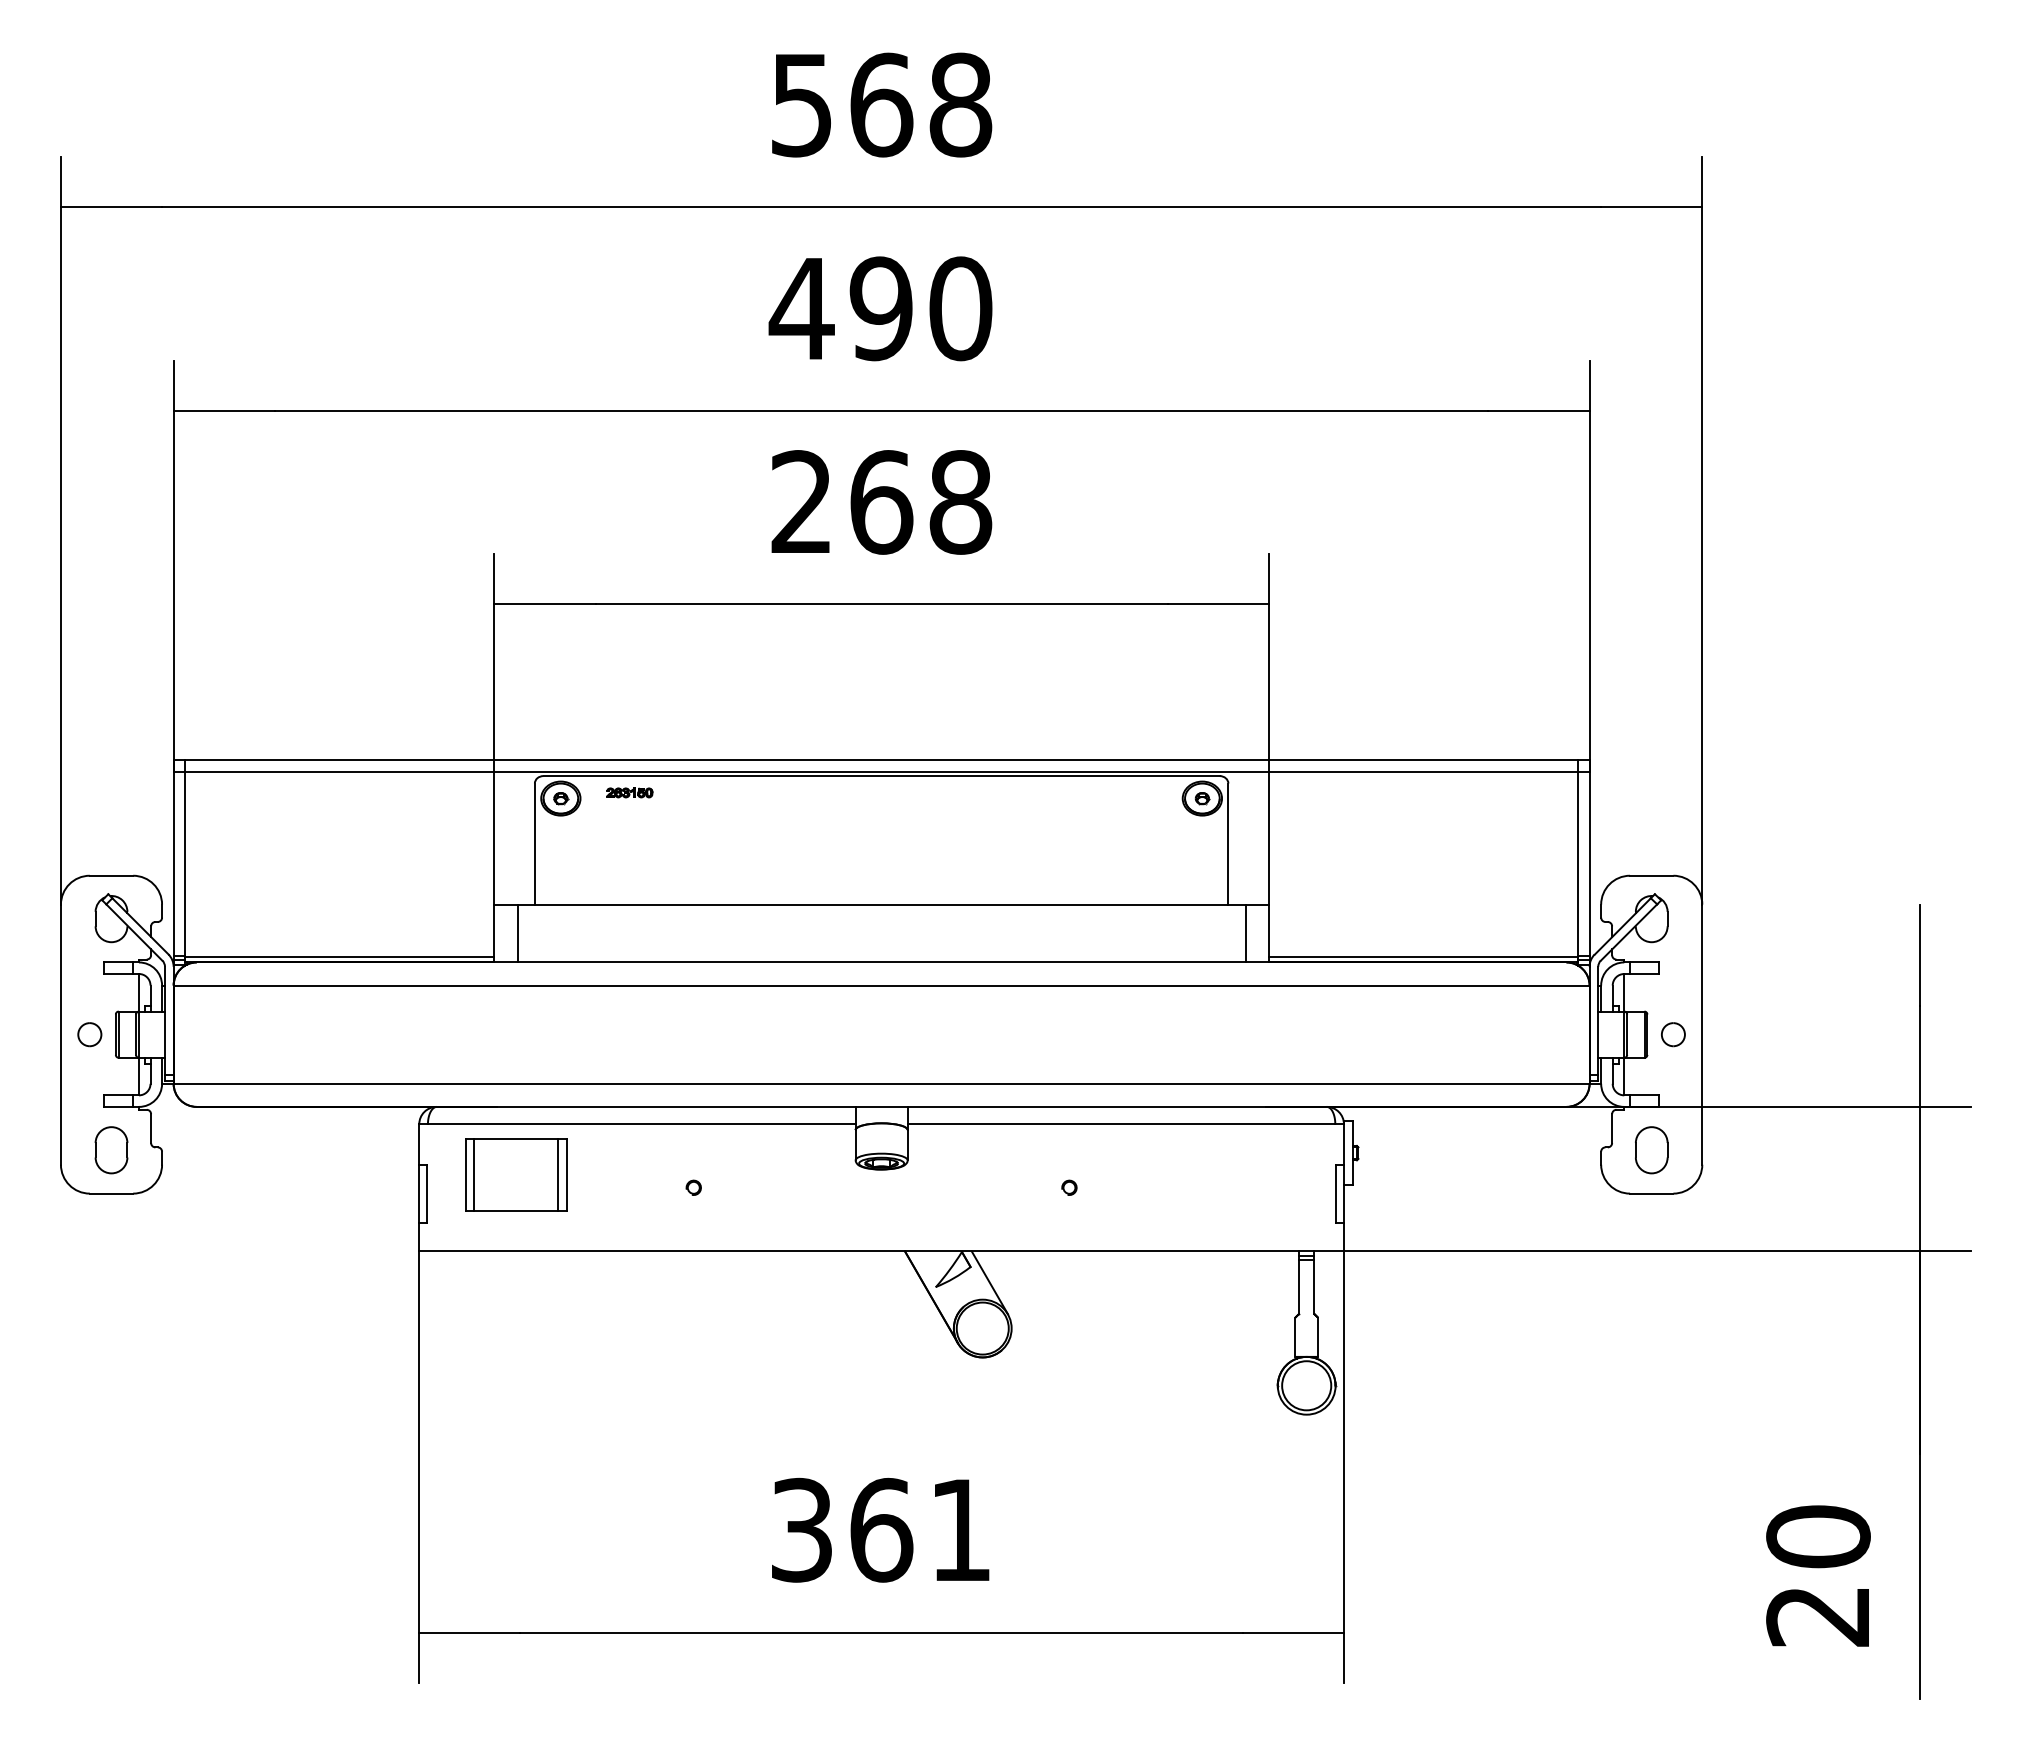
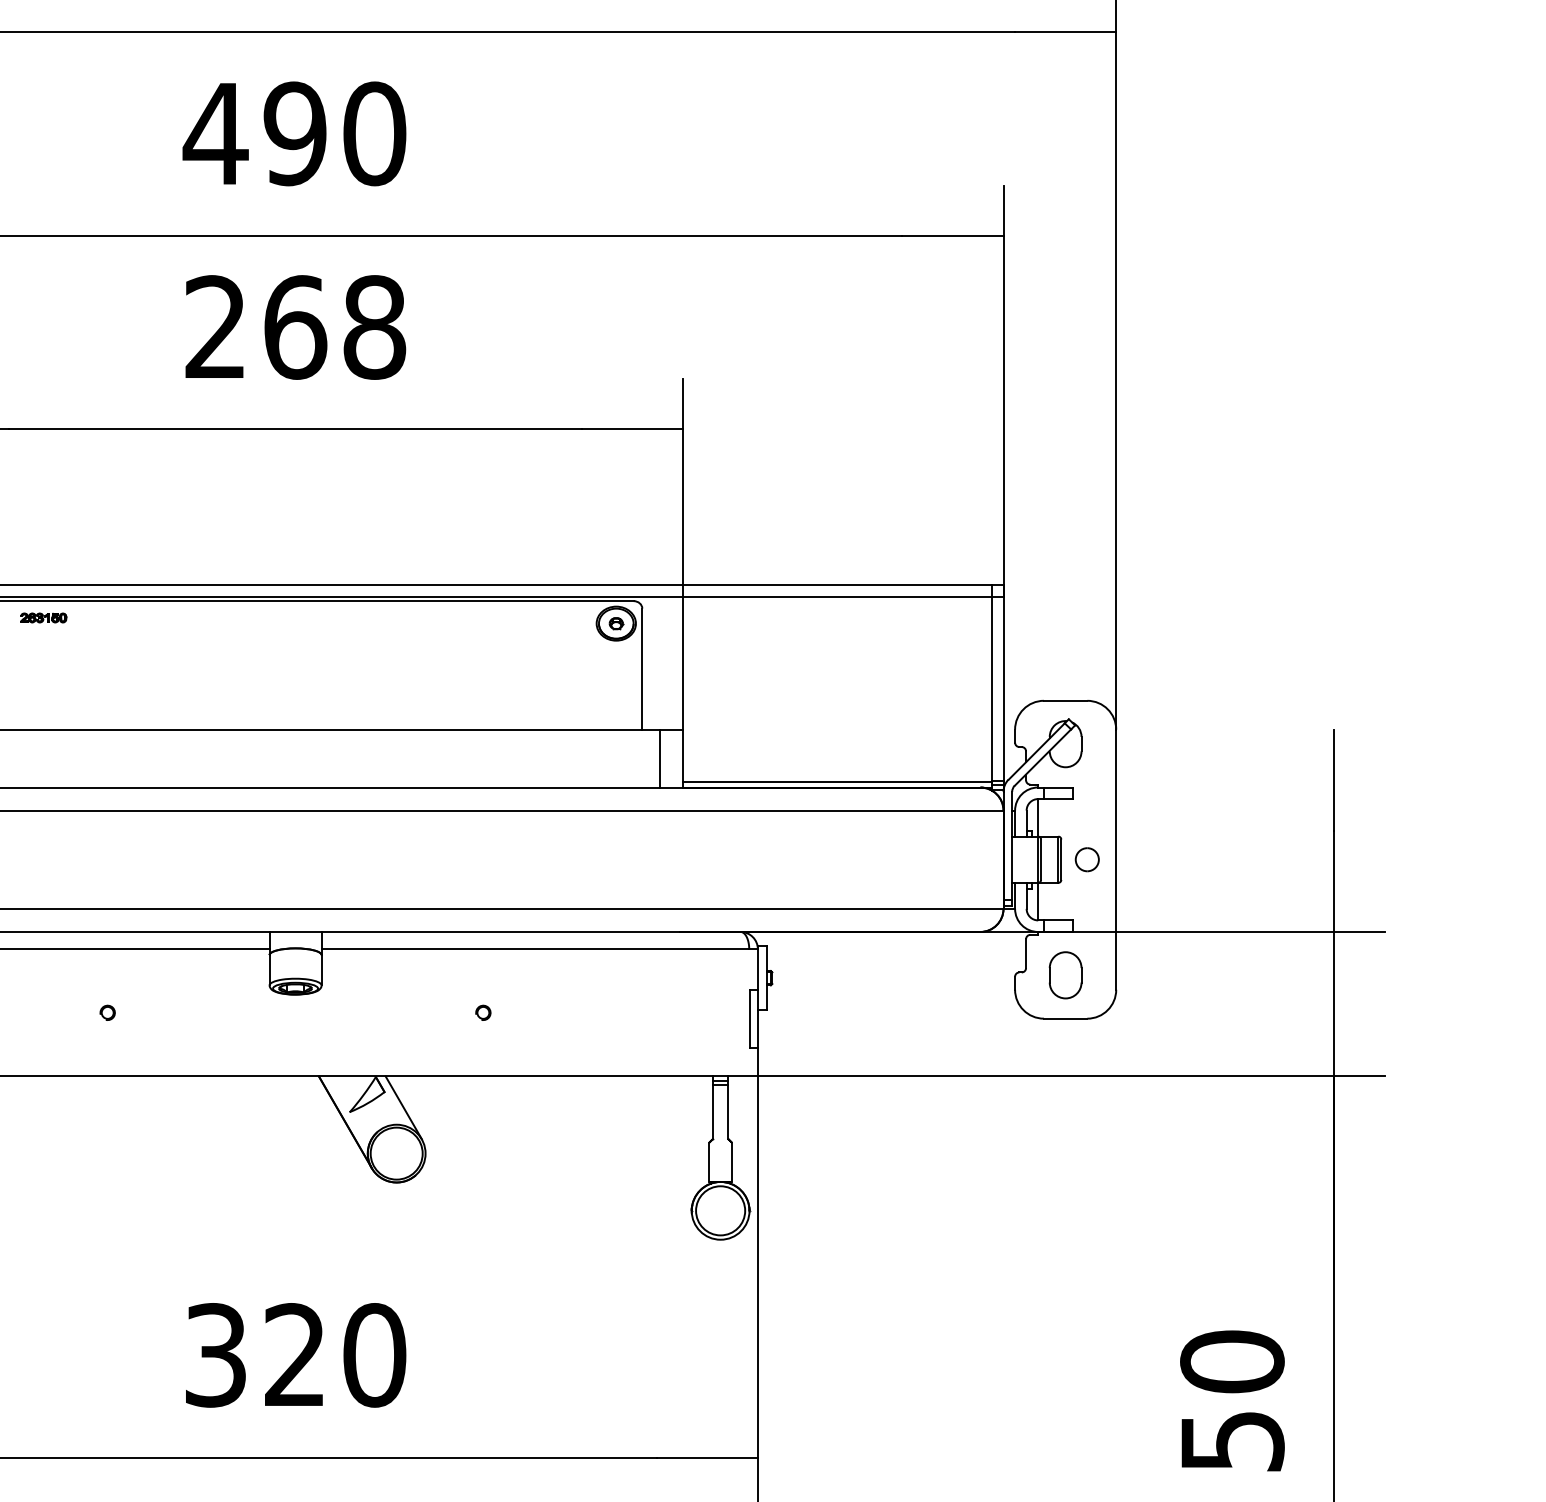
text: (921, 1529) -> (335, 1354), 361 -> 320
text: (1818, 1616) -> (1232, 1441), 20 -> 50

